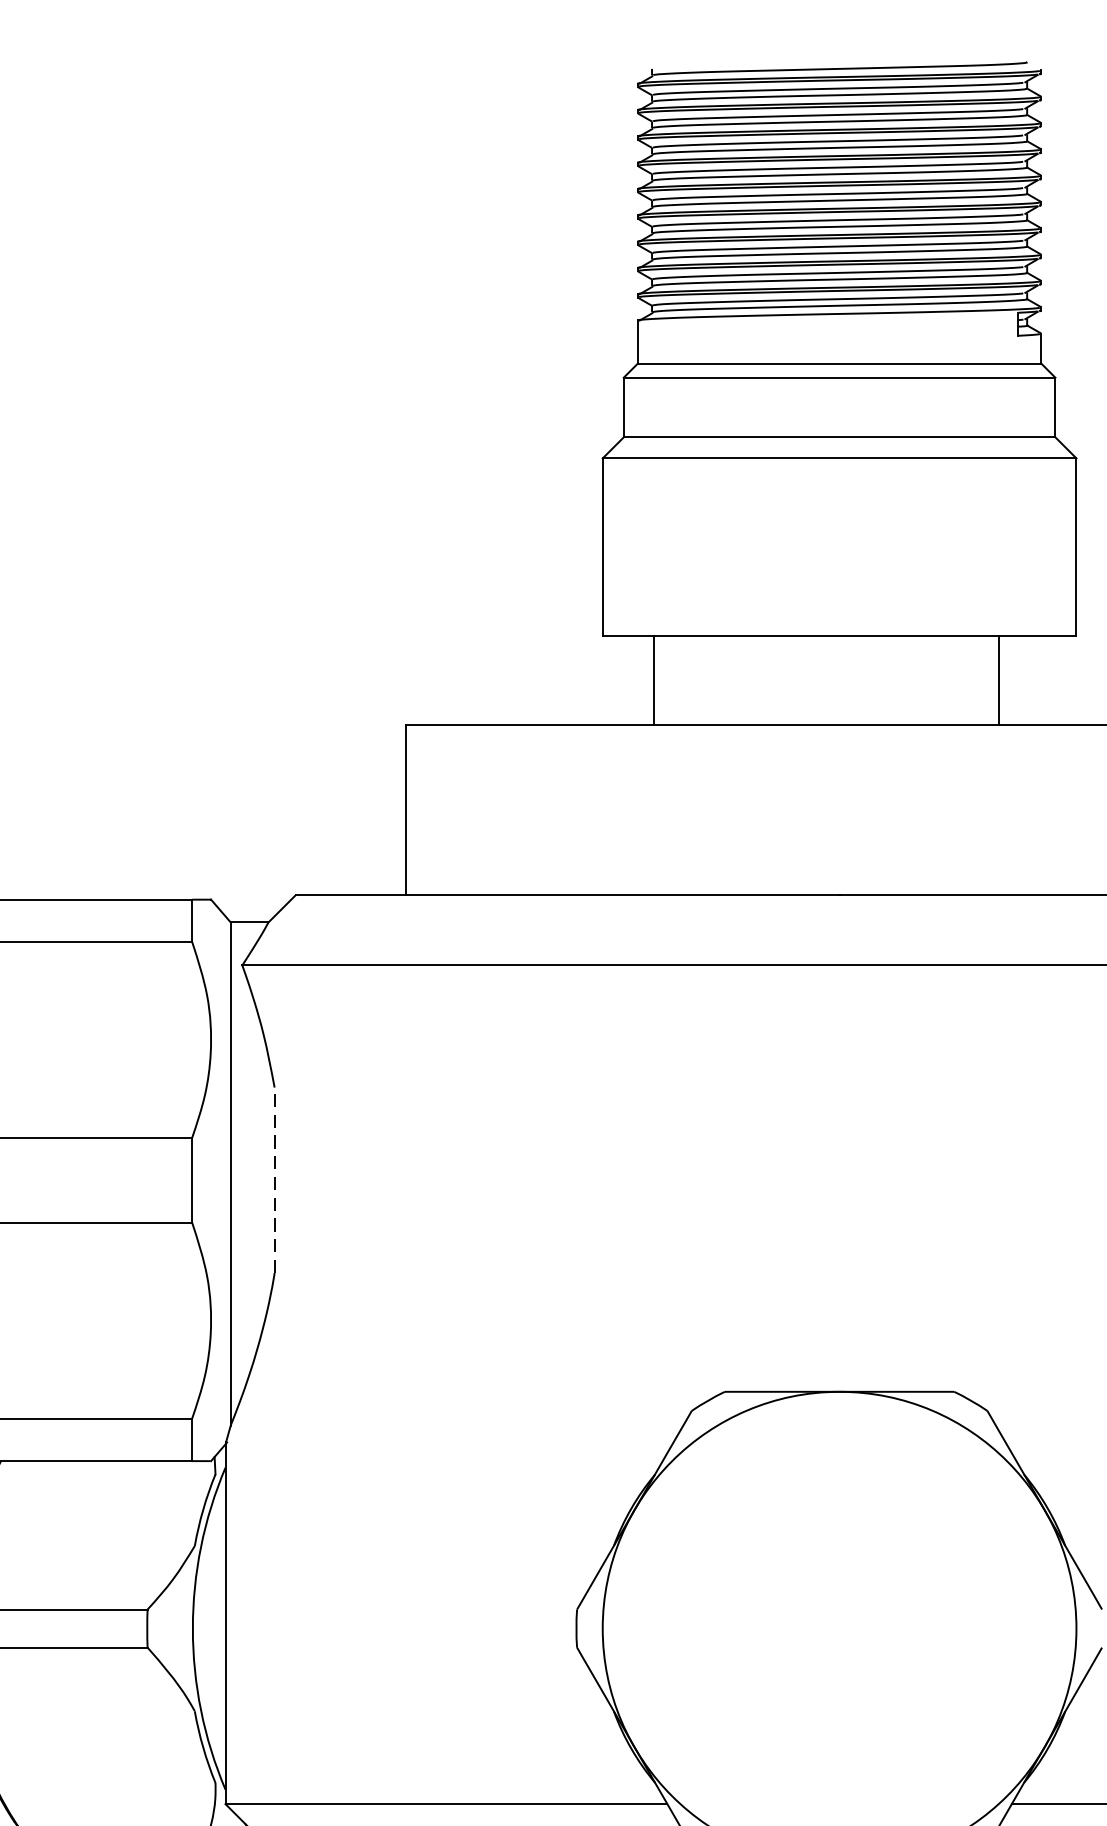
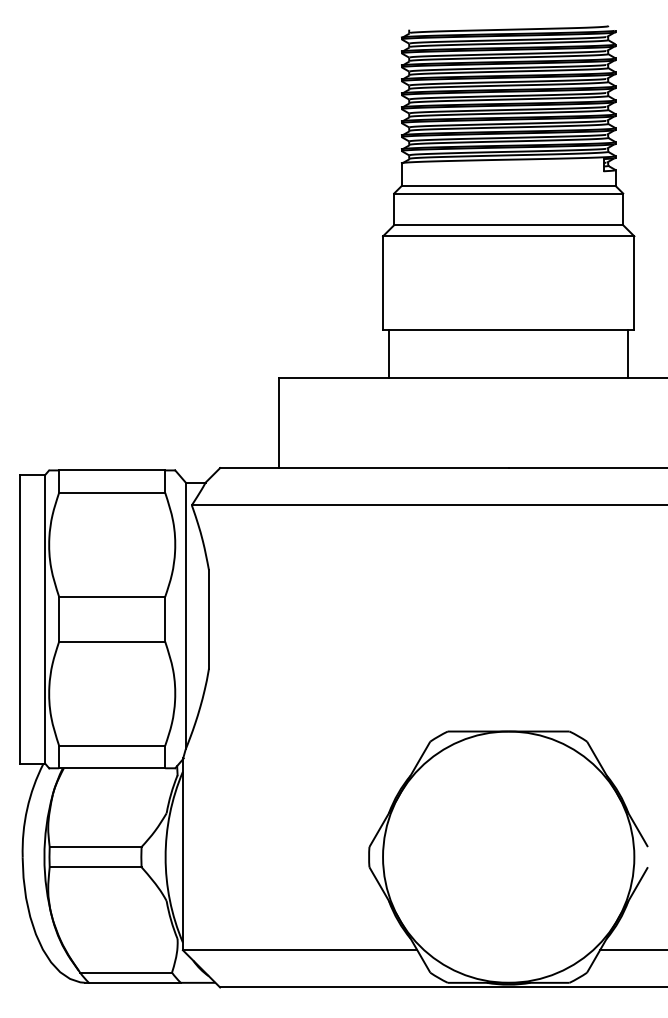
line: (654, 679) -> (389, 353), moved
line: (999, 679) -> (628, 353), moved
line: (273, 1178) -> (208, 618), dashed -> solid

